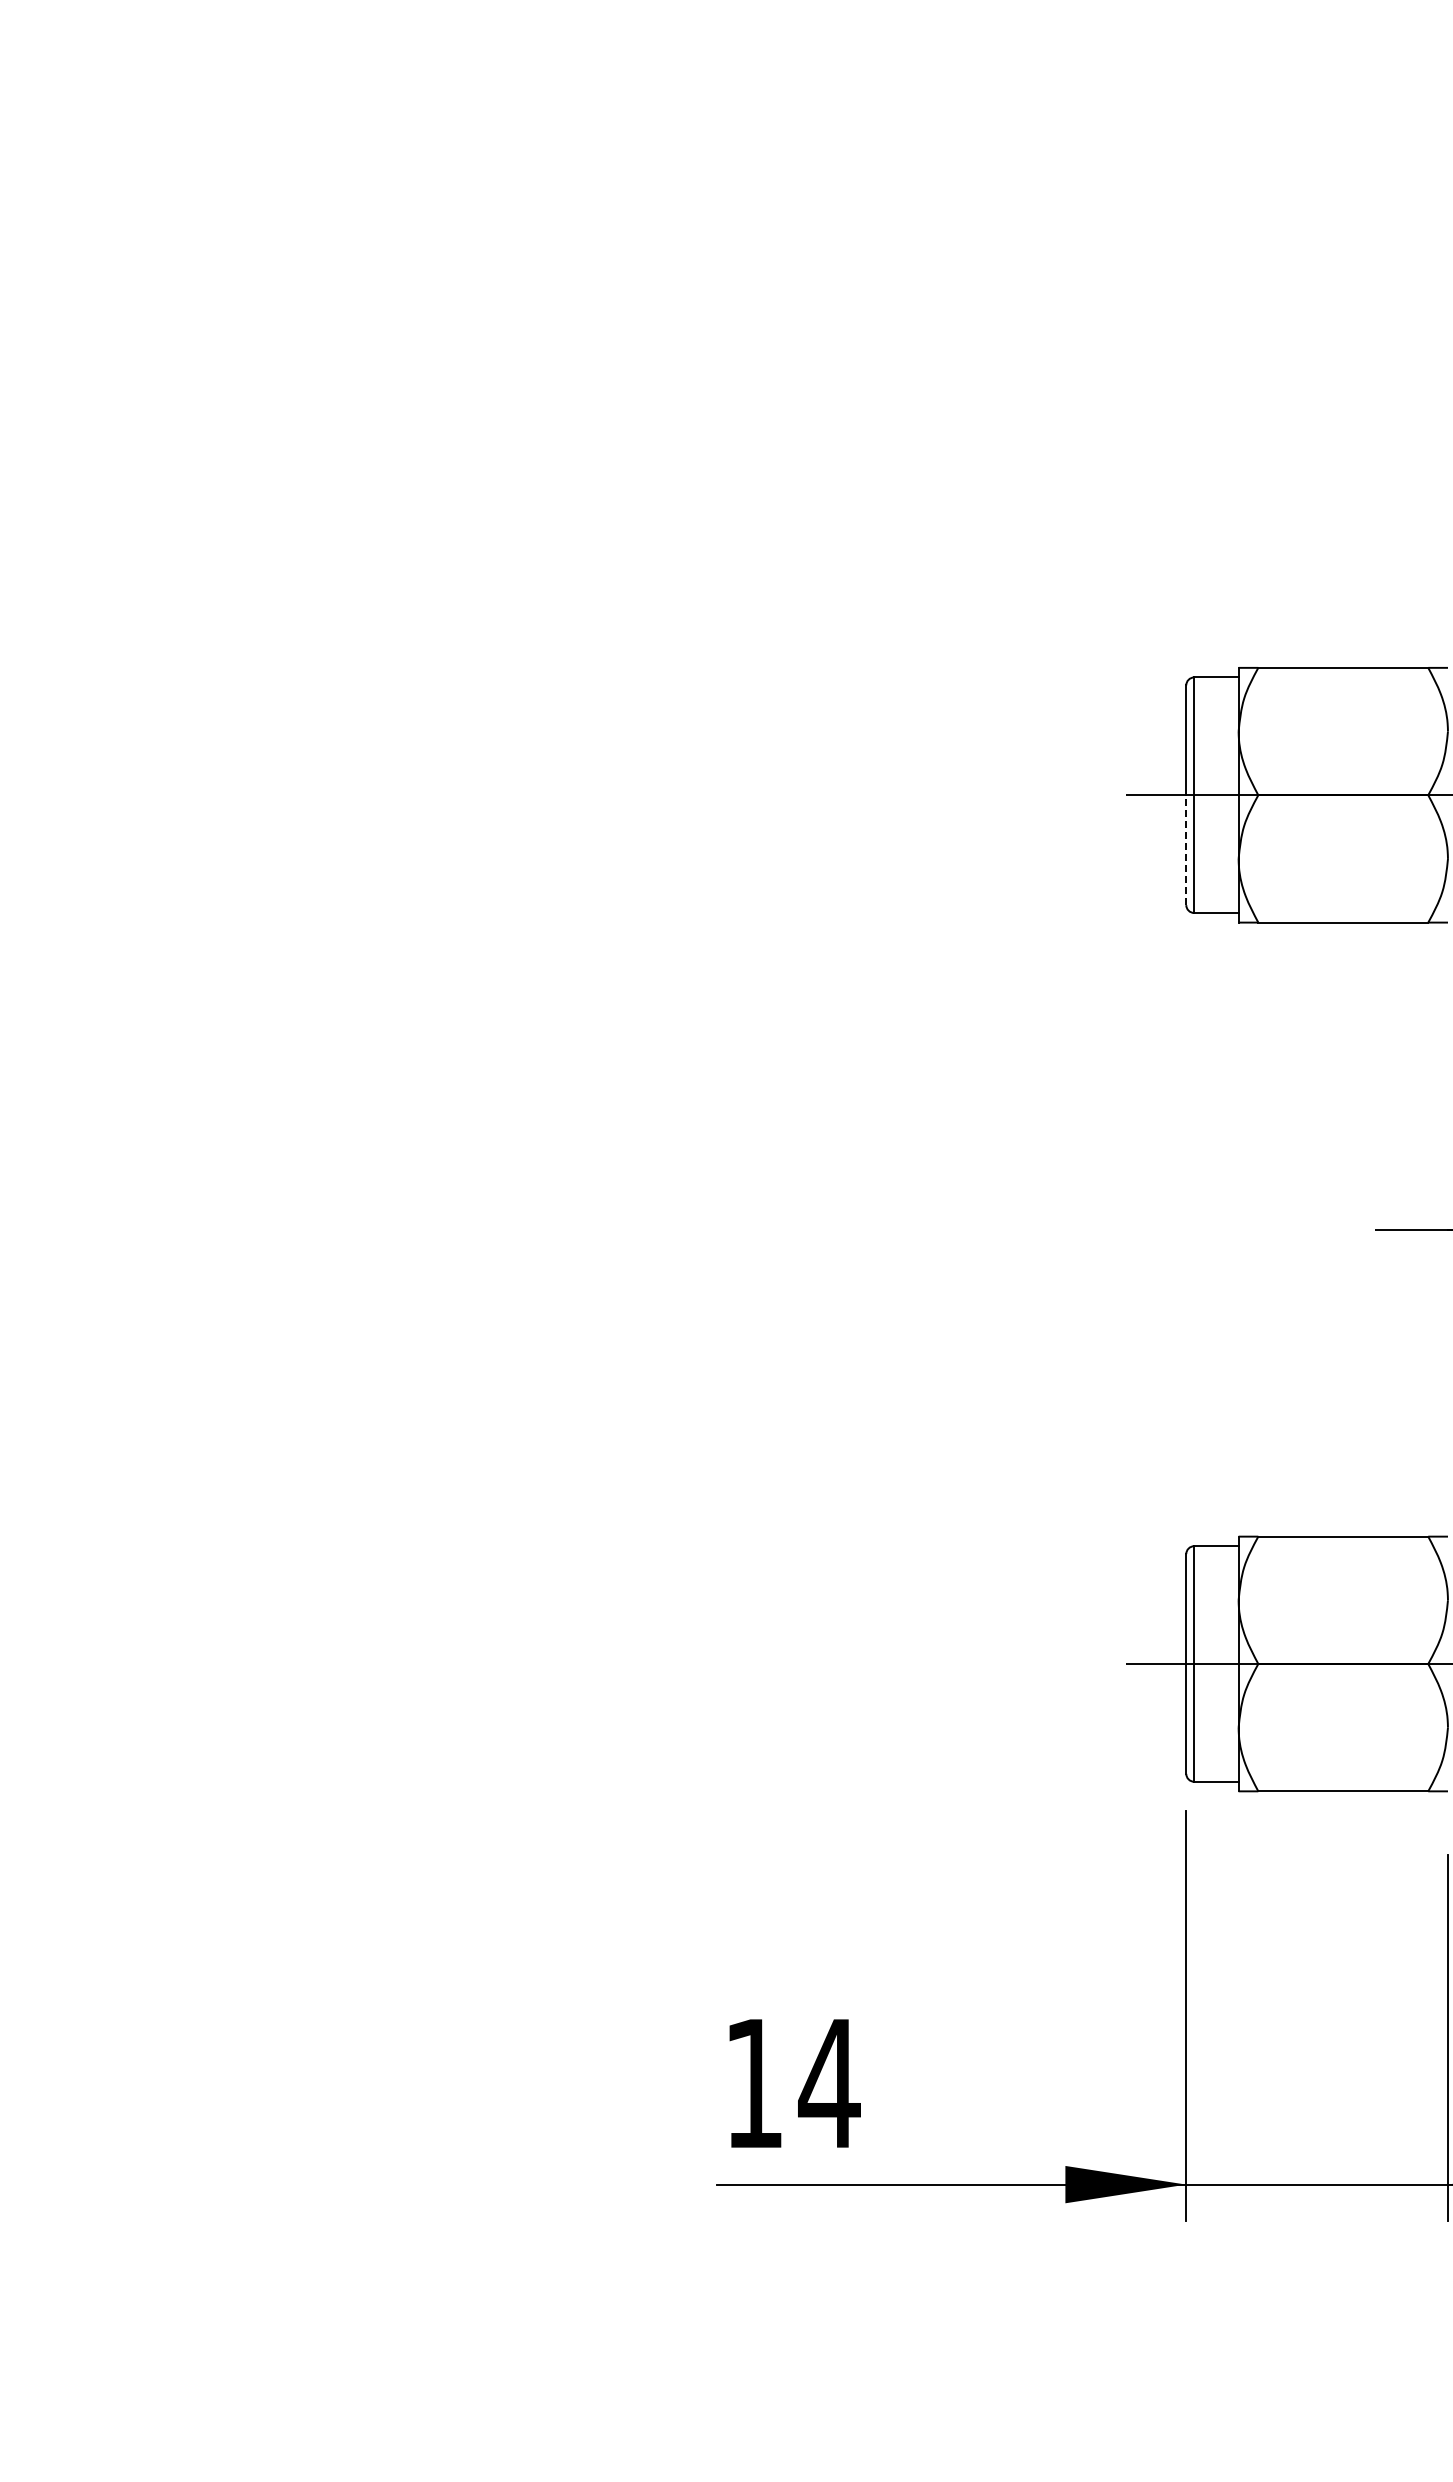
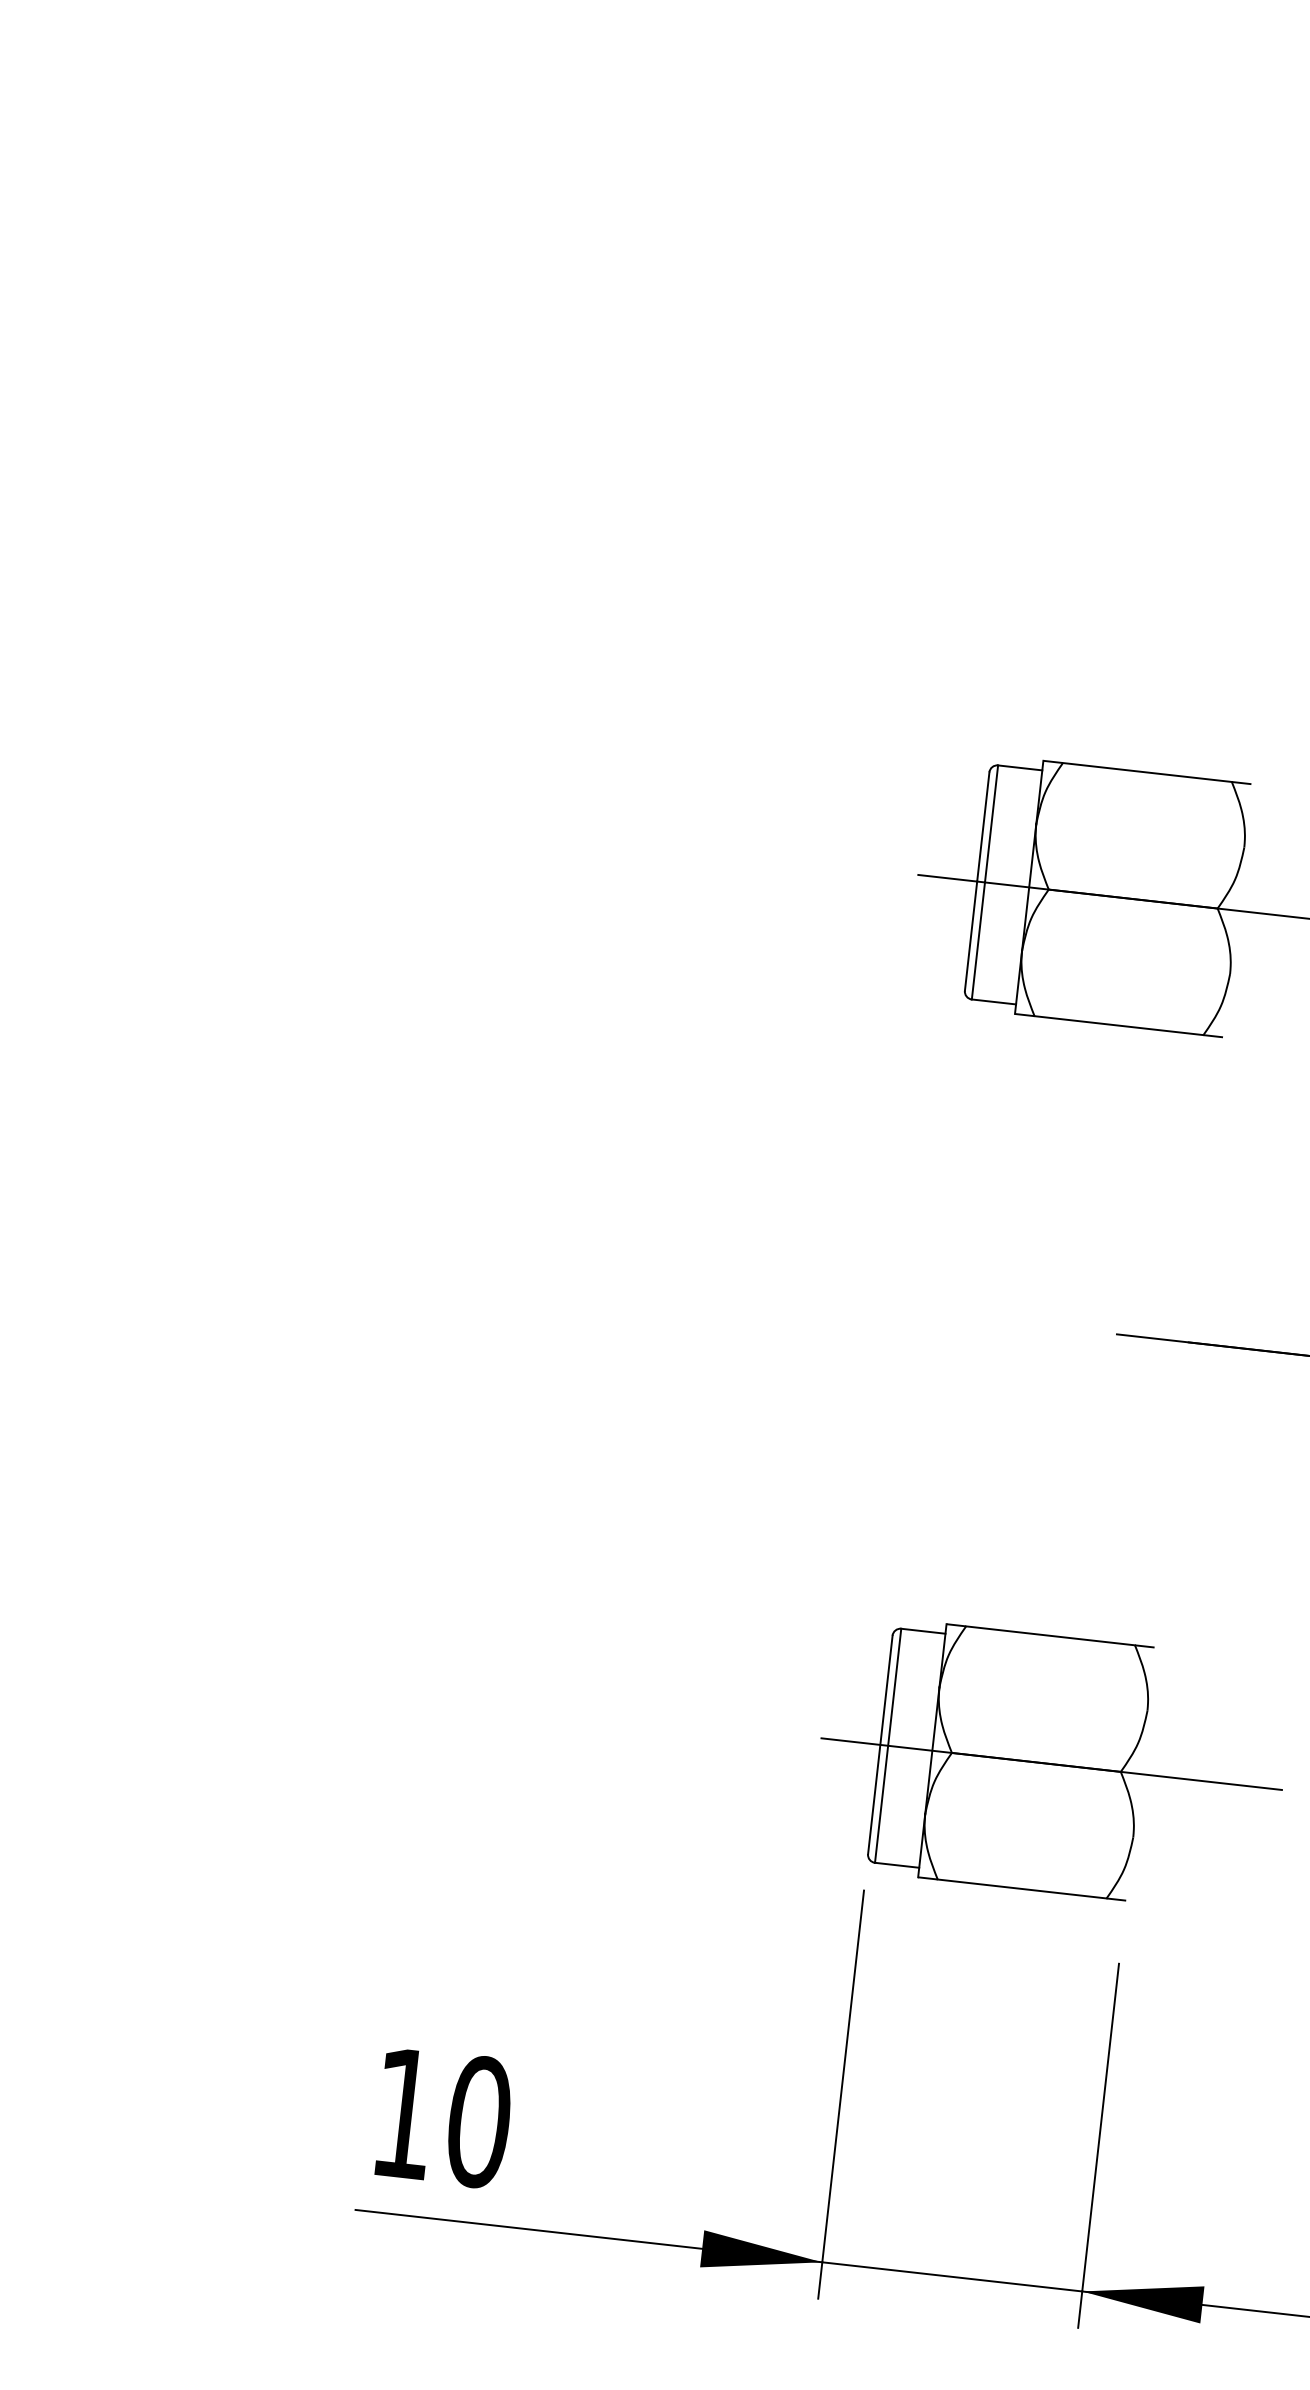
line: (1186, 850) -> (971, 936), dashed -> solid
text: (829, 2083) -> (479, 2122), 14 -> 10

